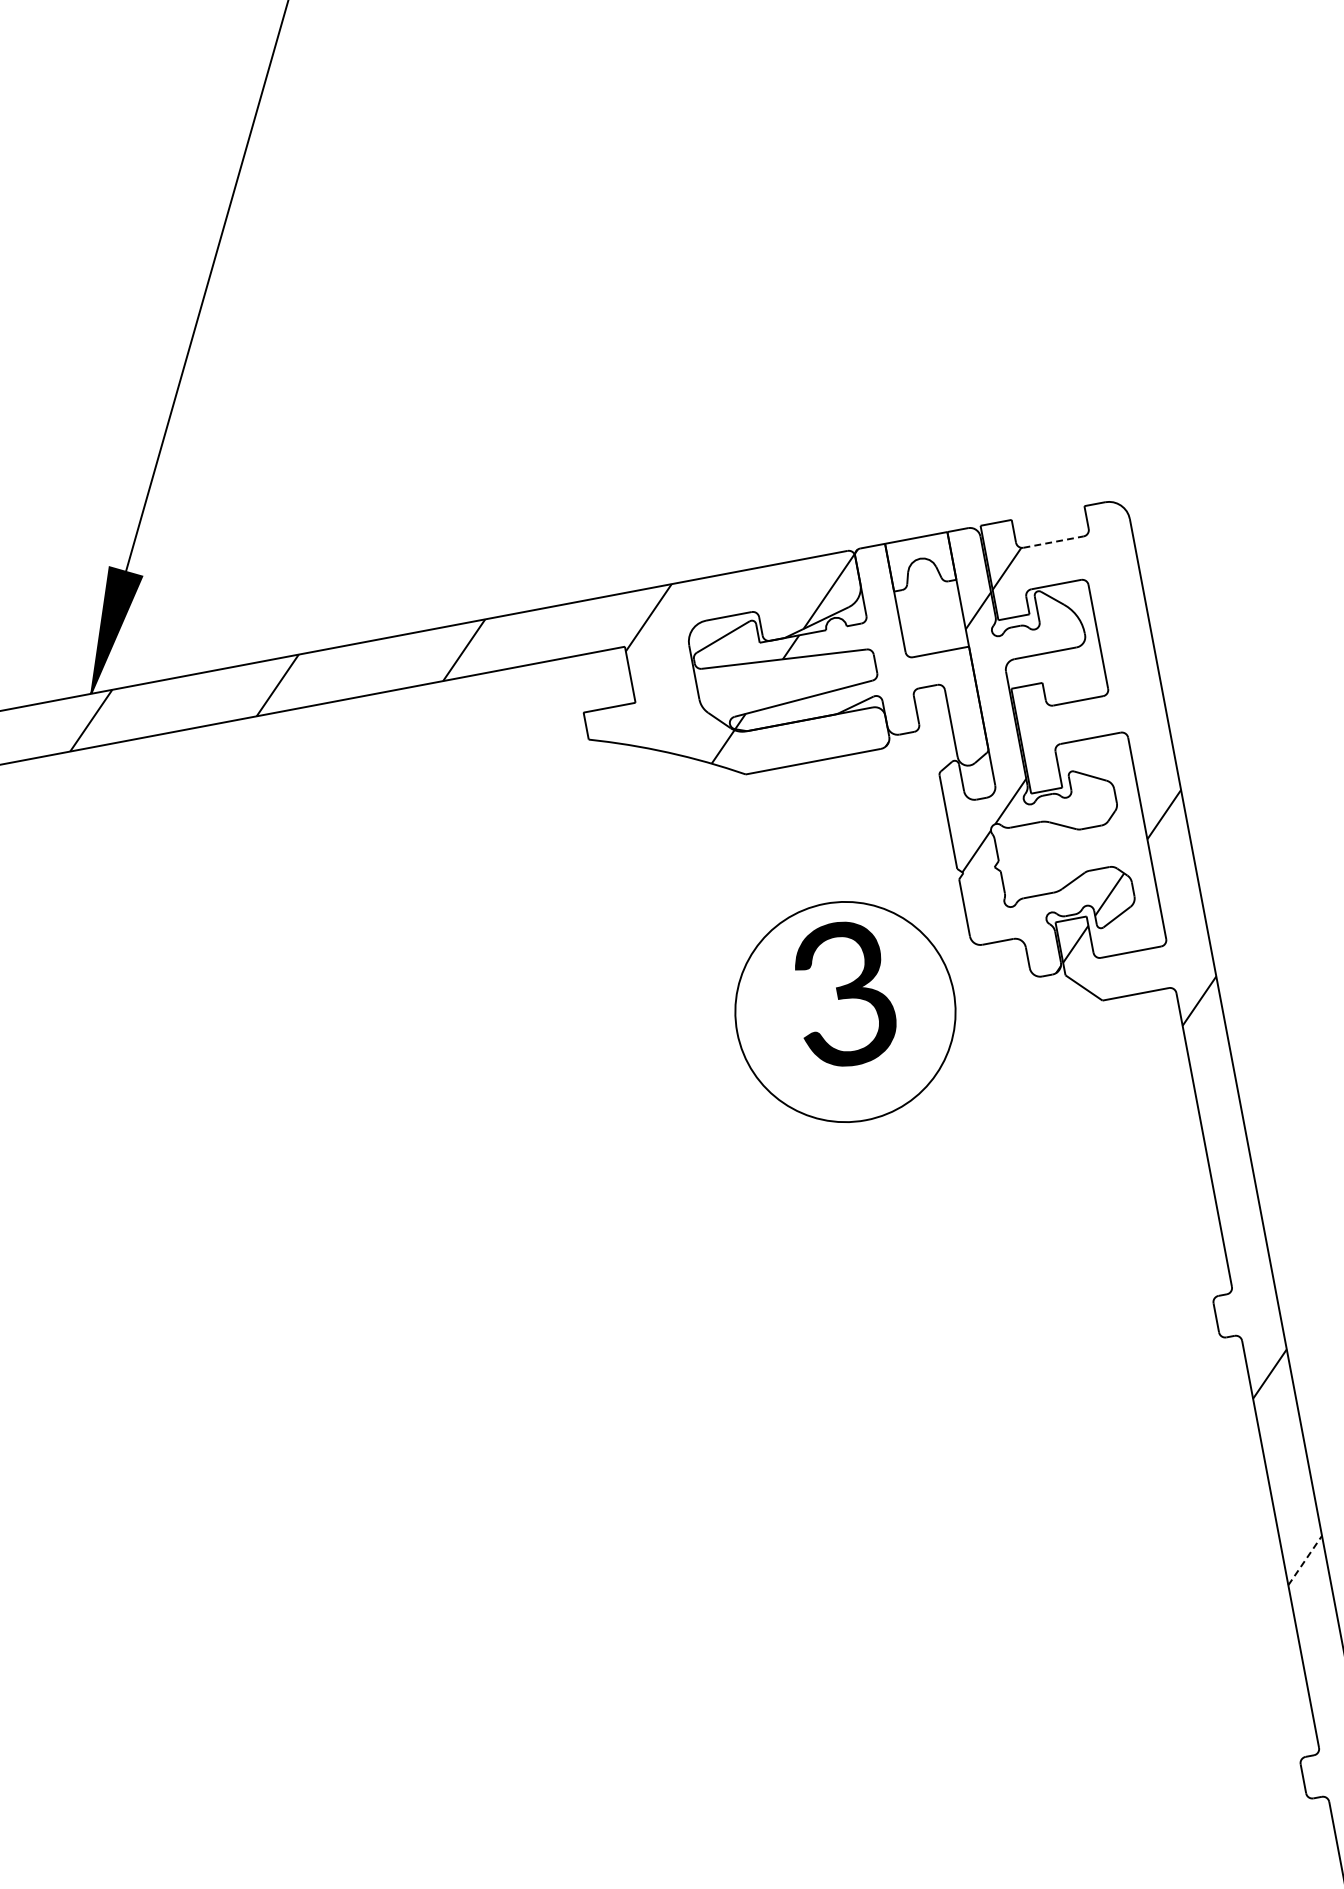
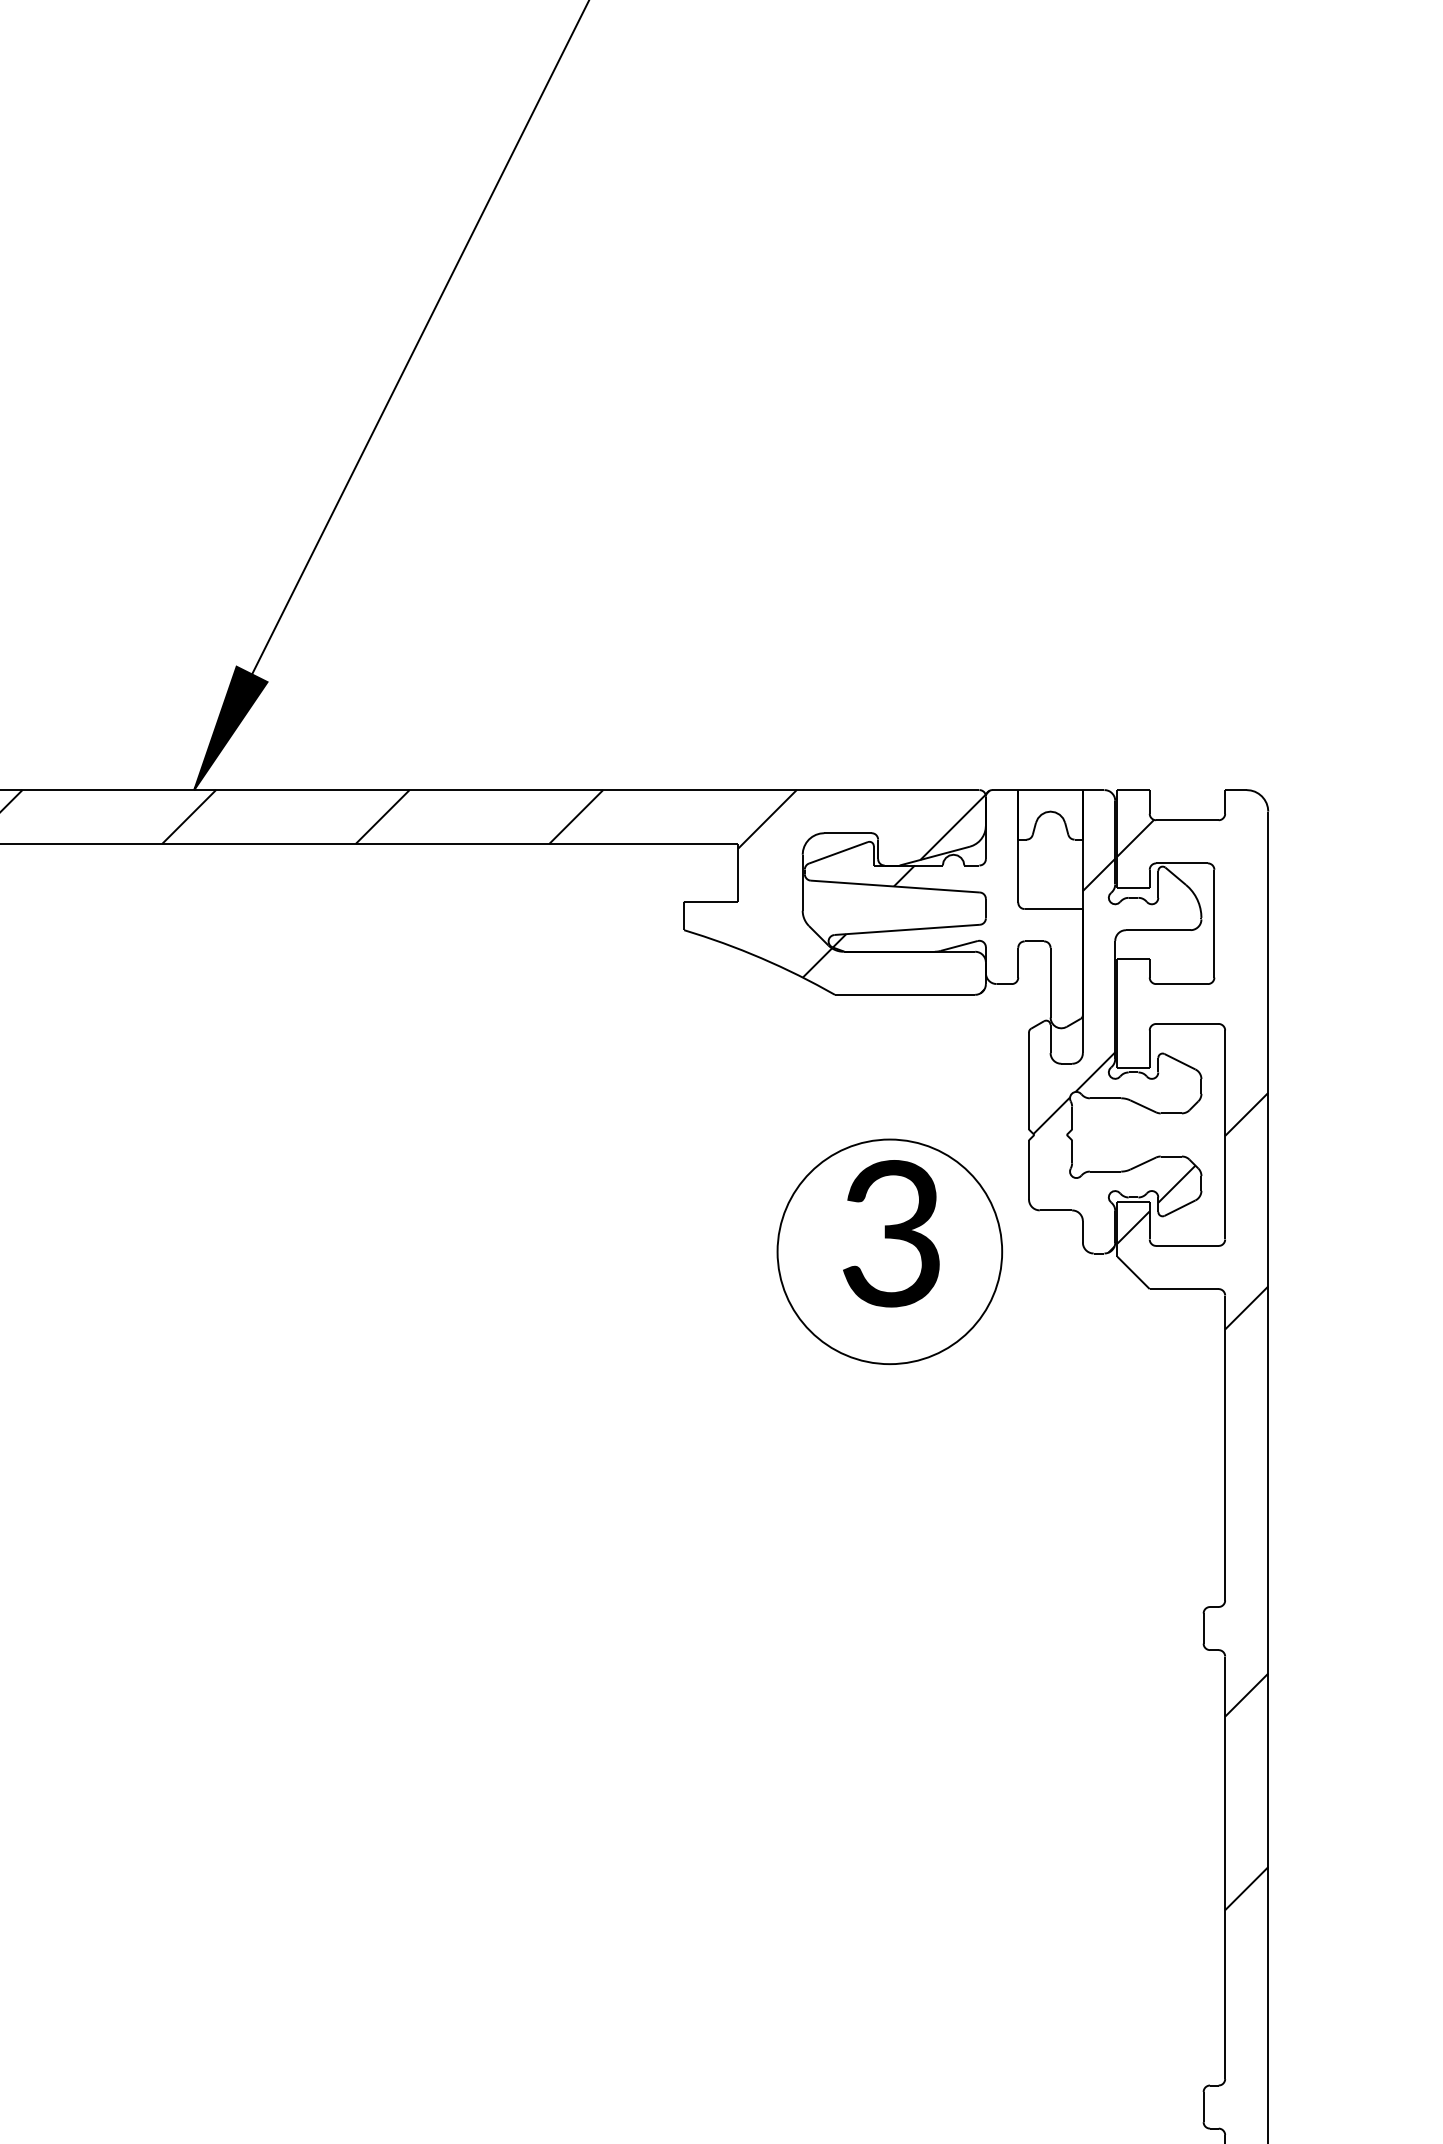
line: (1053, 542) -> (1187, 820), dashed -> solid
line: (1305, 1560) -> (1247, 1888), dashed -> solid

